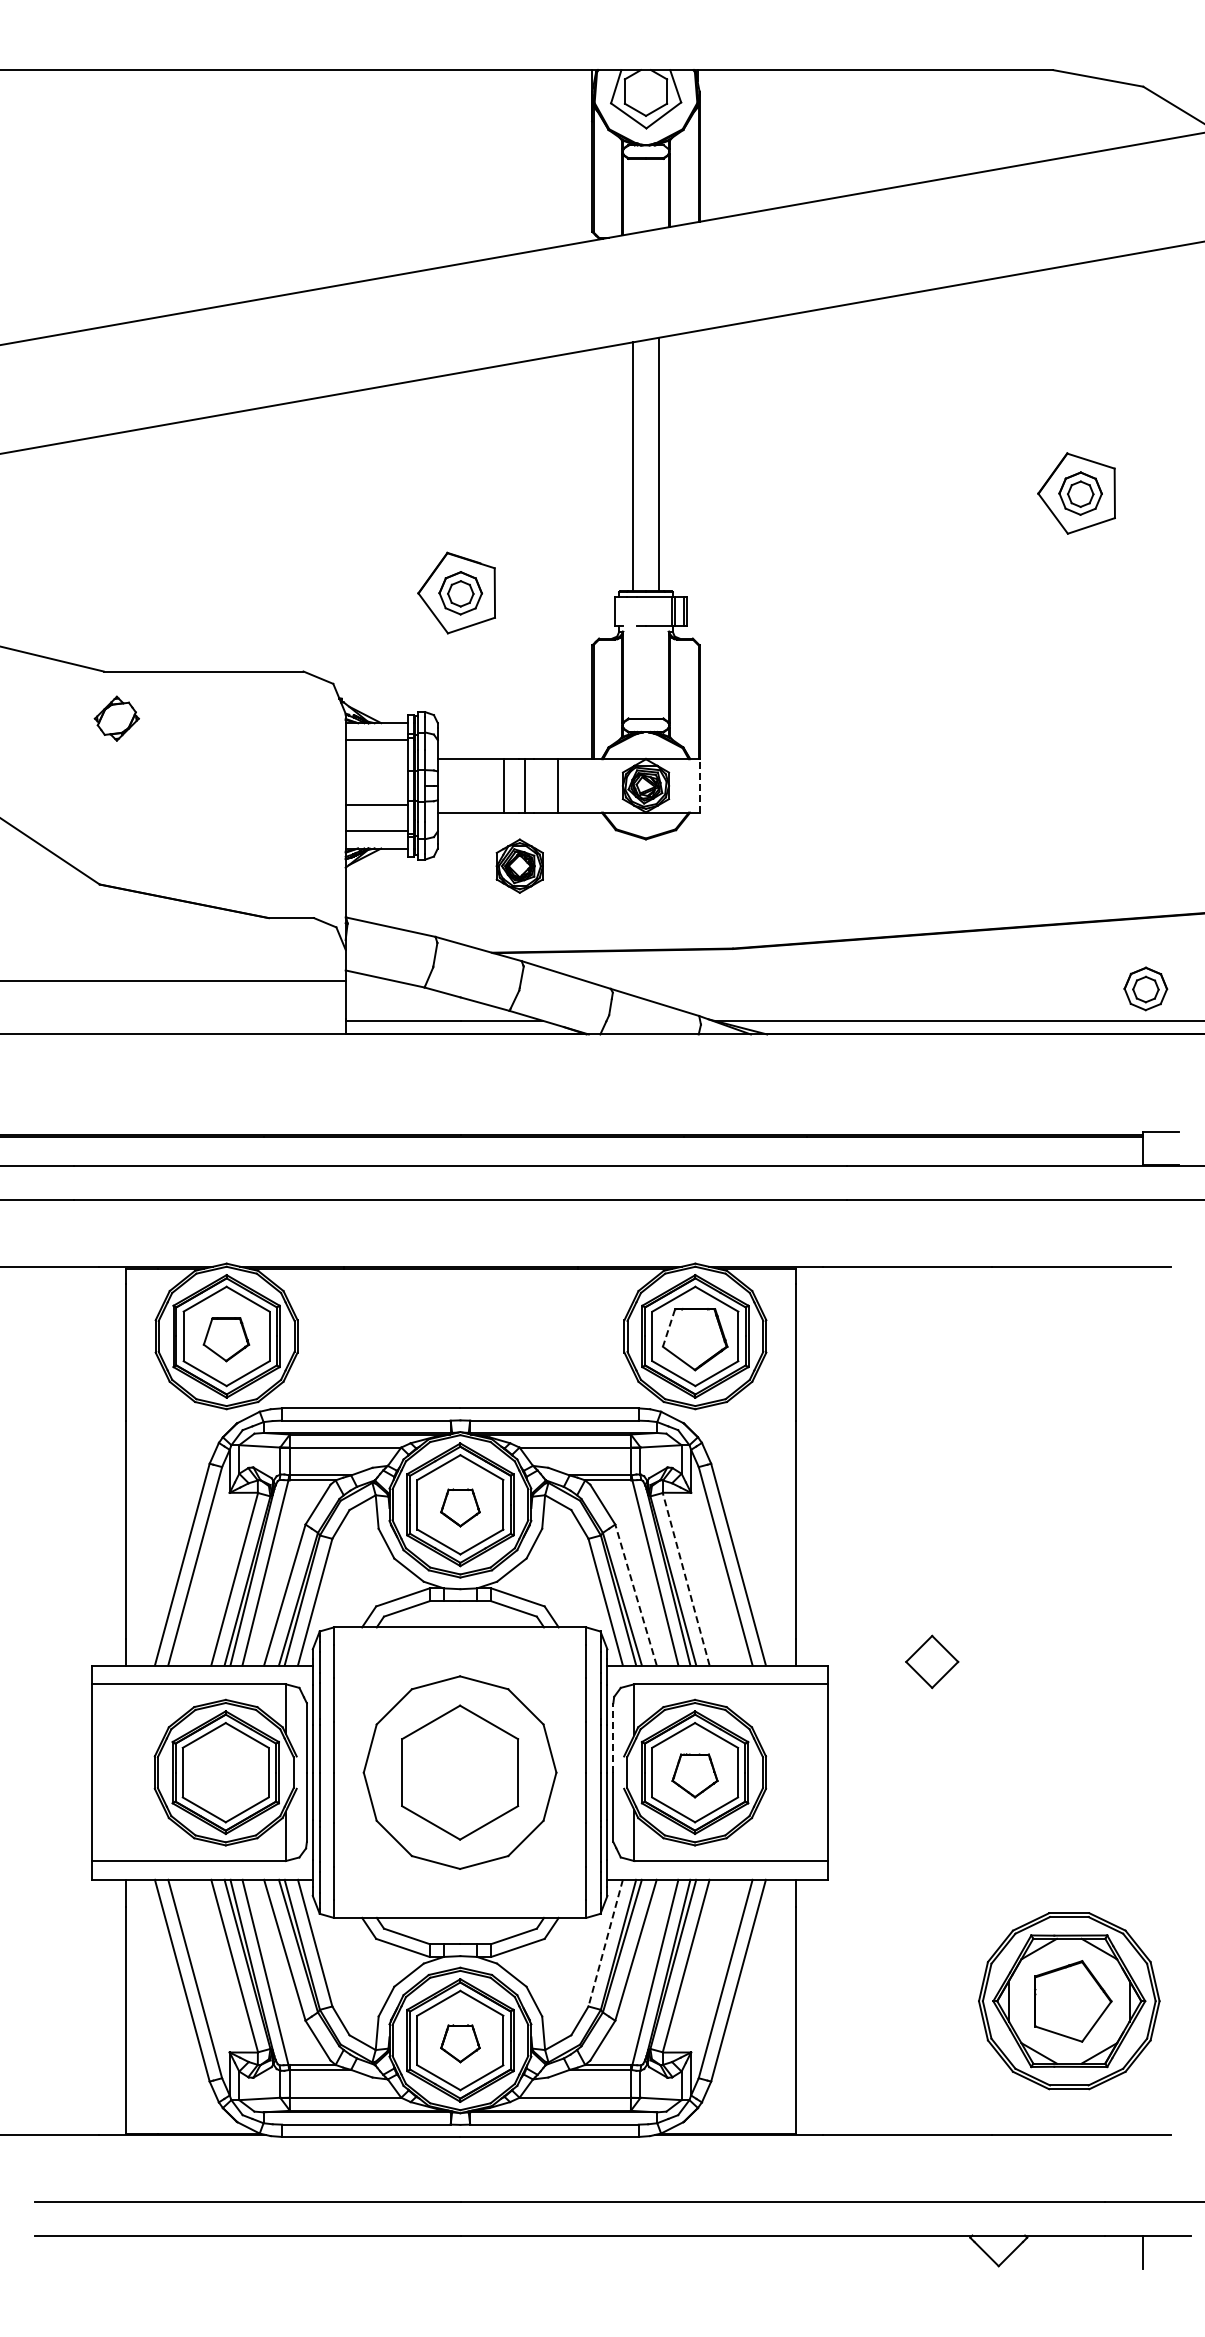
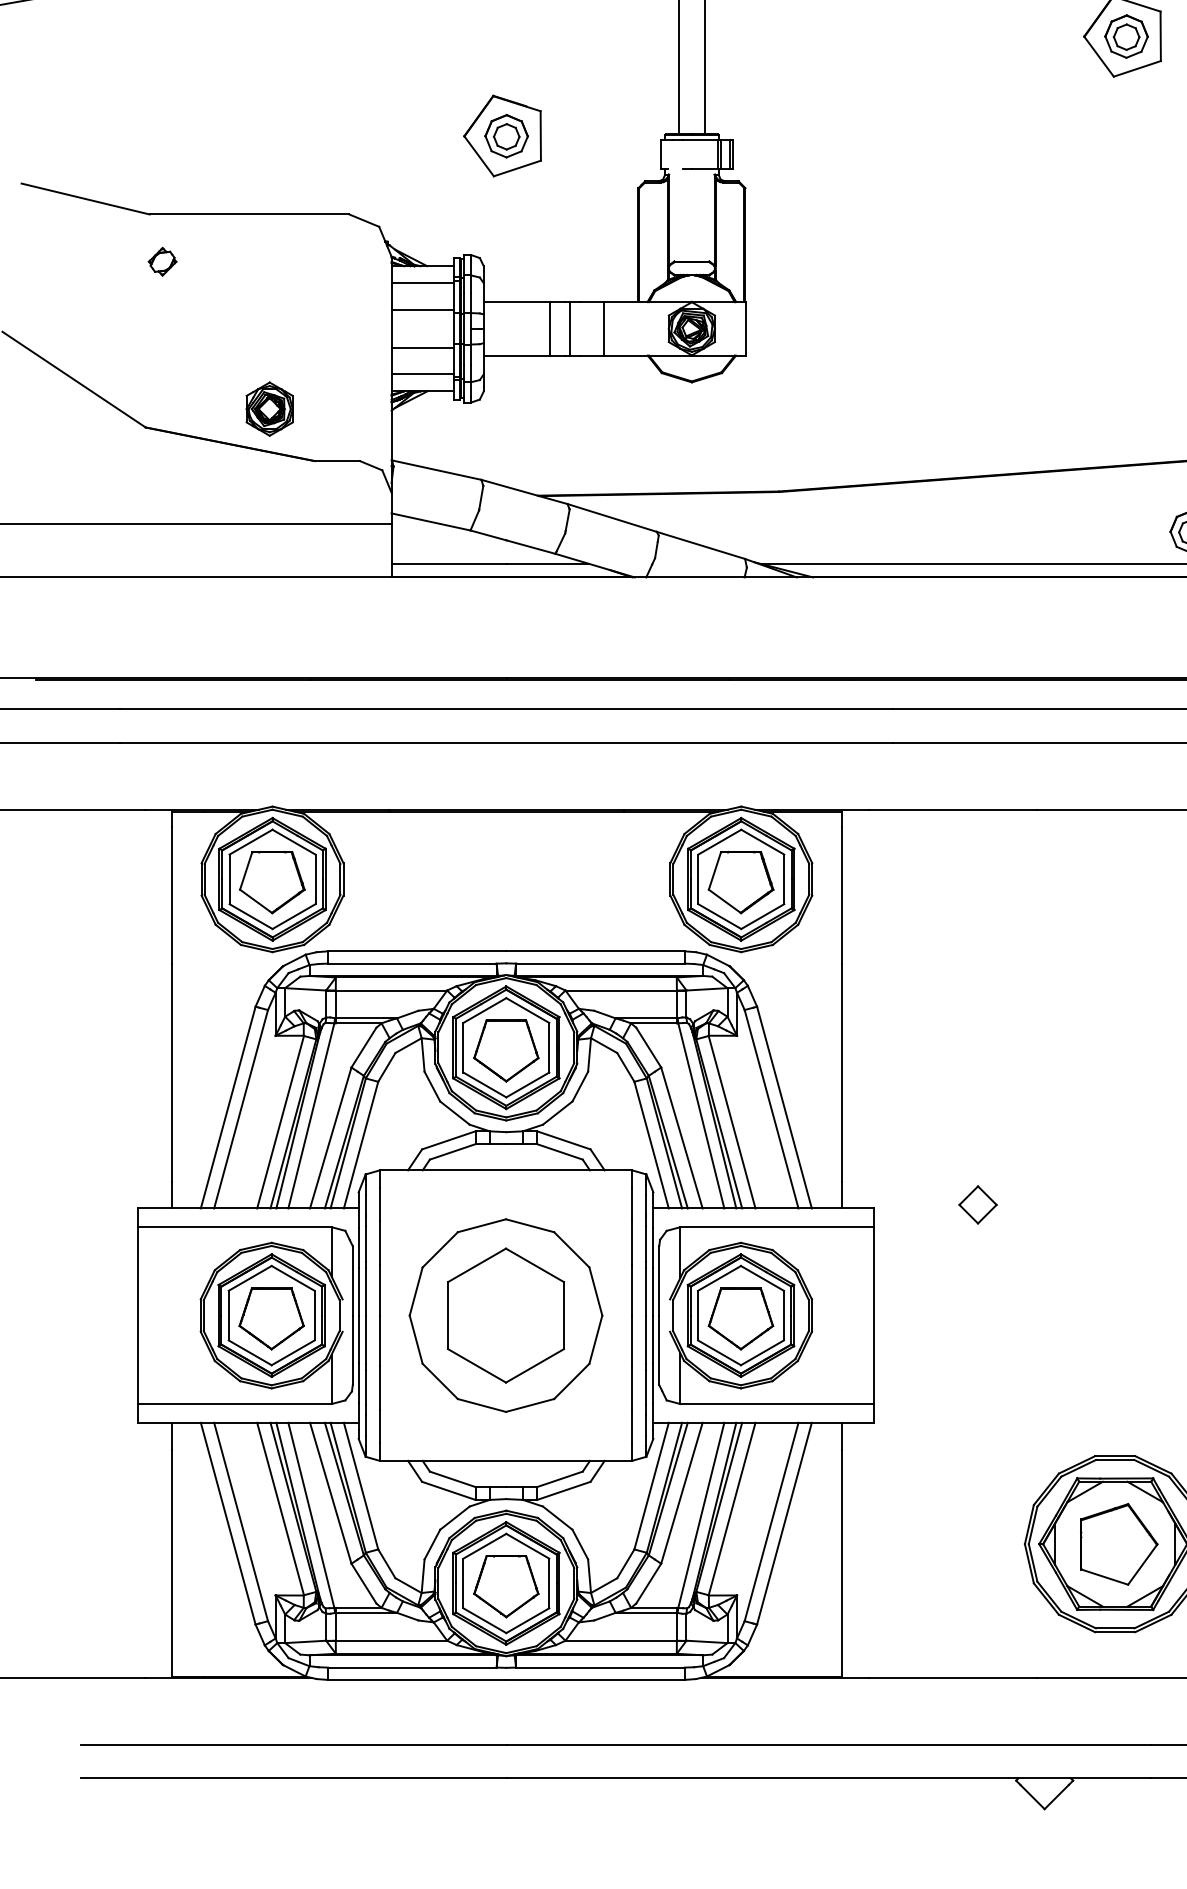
part: (116, 718) -> (162, 261), size x0.62
line: (376, 766) -> (422, 309), added
line: (699, 785) -> (745, 328), dashed -> solid
part: (519, 865) -> (269, 408), moved
line: (669, 1328) -> (715, 871), dashed -> solid
part: (226, 1339) -> (272, 882), size x1.43
part: (460, 1507) -> (506, 1050), size x1.67
line: (686, 1578) -> (732, 1121), dashed -> solid
line: (635, 1594) -> (681, 1137), dashed -> solid
part: (931, 1661) -> (977, 1204), size x0.71
line: (613, 1737) -> (659, 1280), dashed -> solid
part: (225, 1775) -> (271, 1318), added
part: (694, 1775) -> (740, 1318), size x1.43
line: (605, 1943) -> (651, 1486), dashed -> solid
part: (460, 2043) -> (506, 1586), size x1.67

